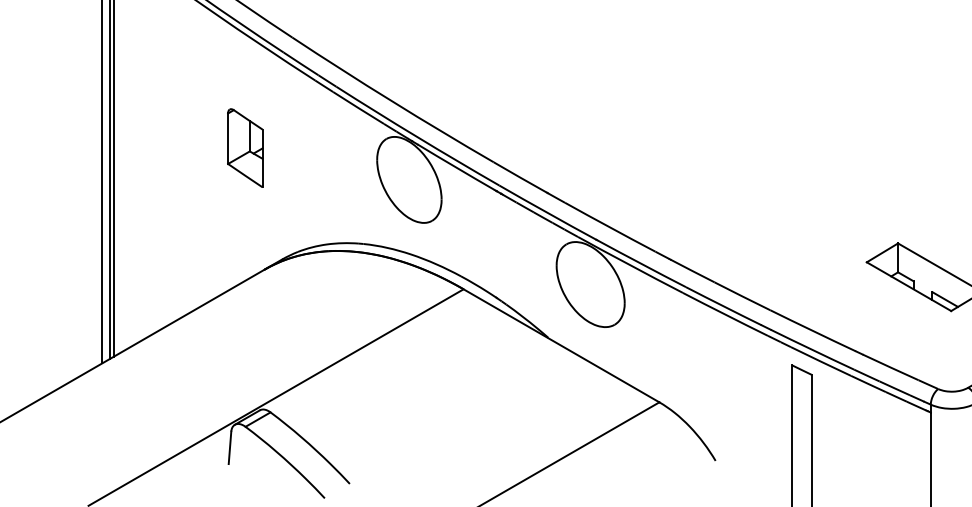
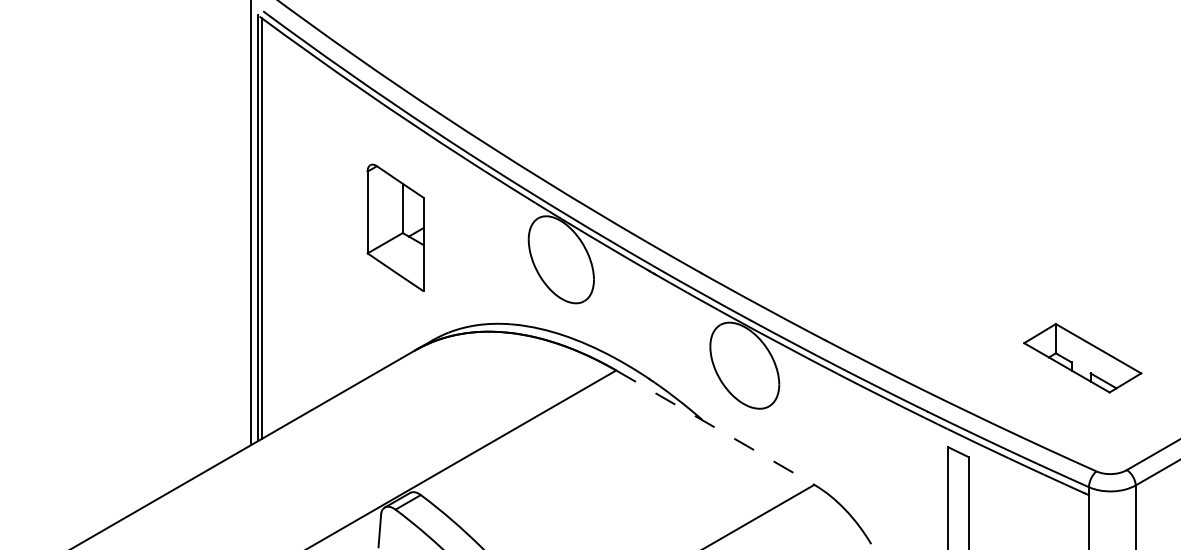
part: (244, 147) -> (394, 227), size x1.6
line: (561, 345) -> (715, 427), solid -> dashed

